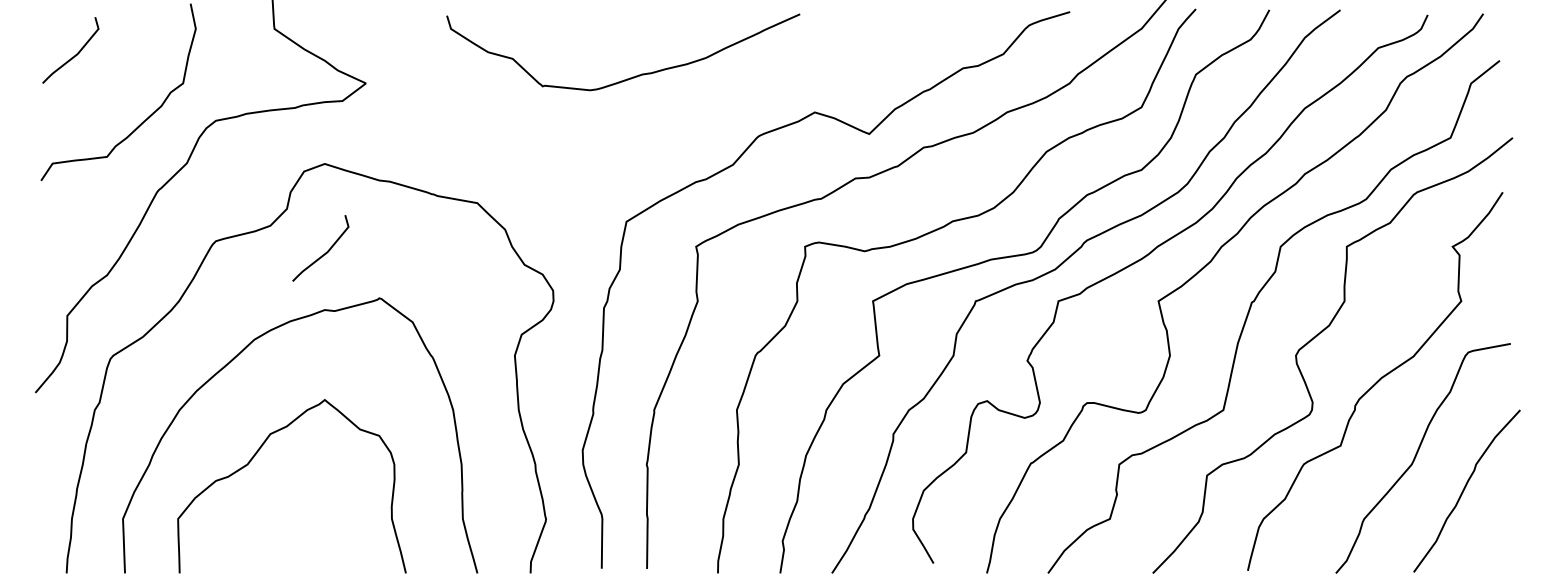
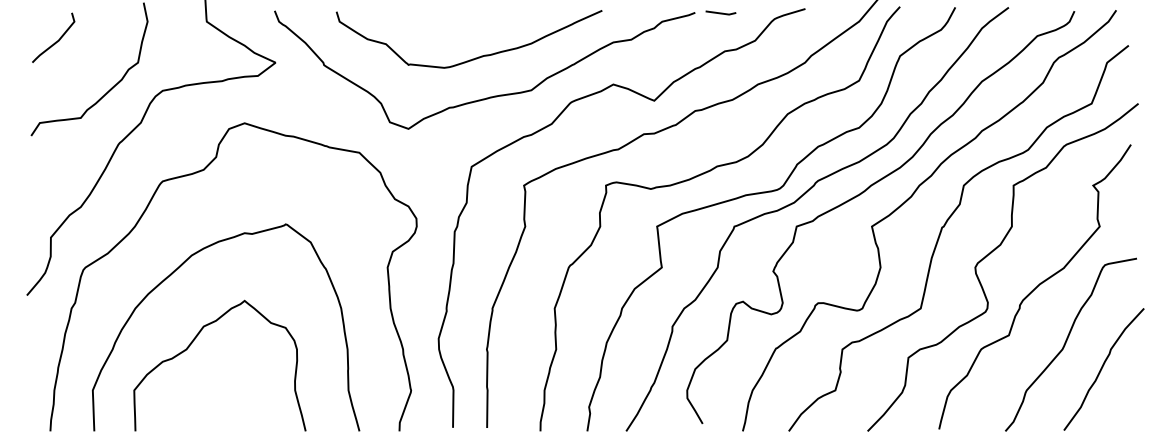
line: (957, 17) -> (720, 13), added
curve: (651, 128) -> (490, 96), added
curve: (322, 254) -> (242, 191), removed

